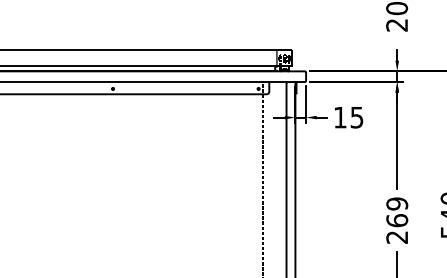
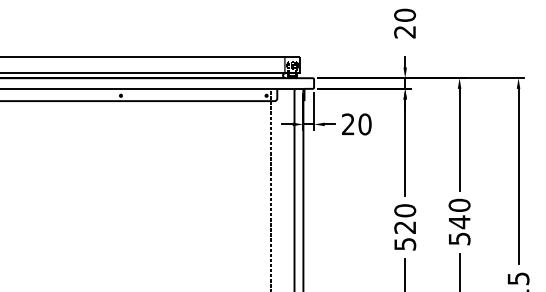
text: (348, 117) -> (356, 124), 15 -> 20
text: (397, 220) -> (405, 227), 269 -> 520

